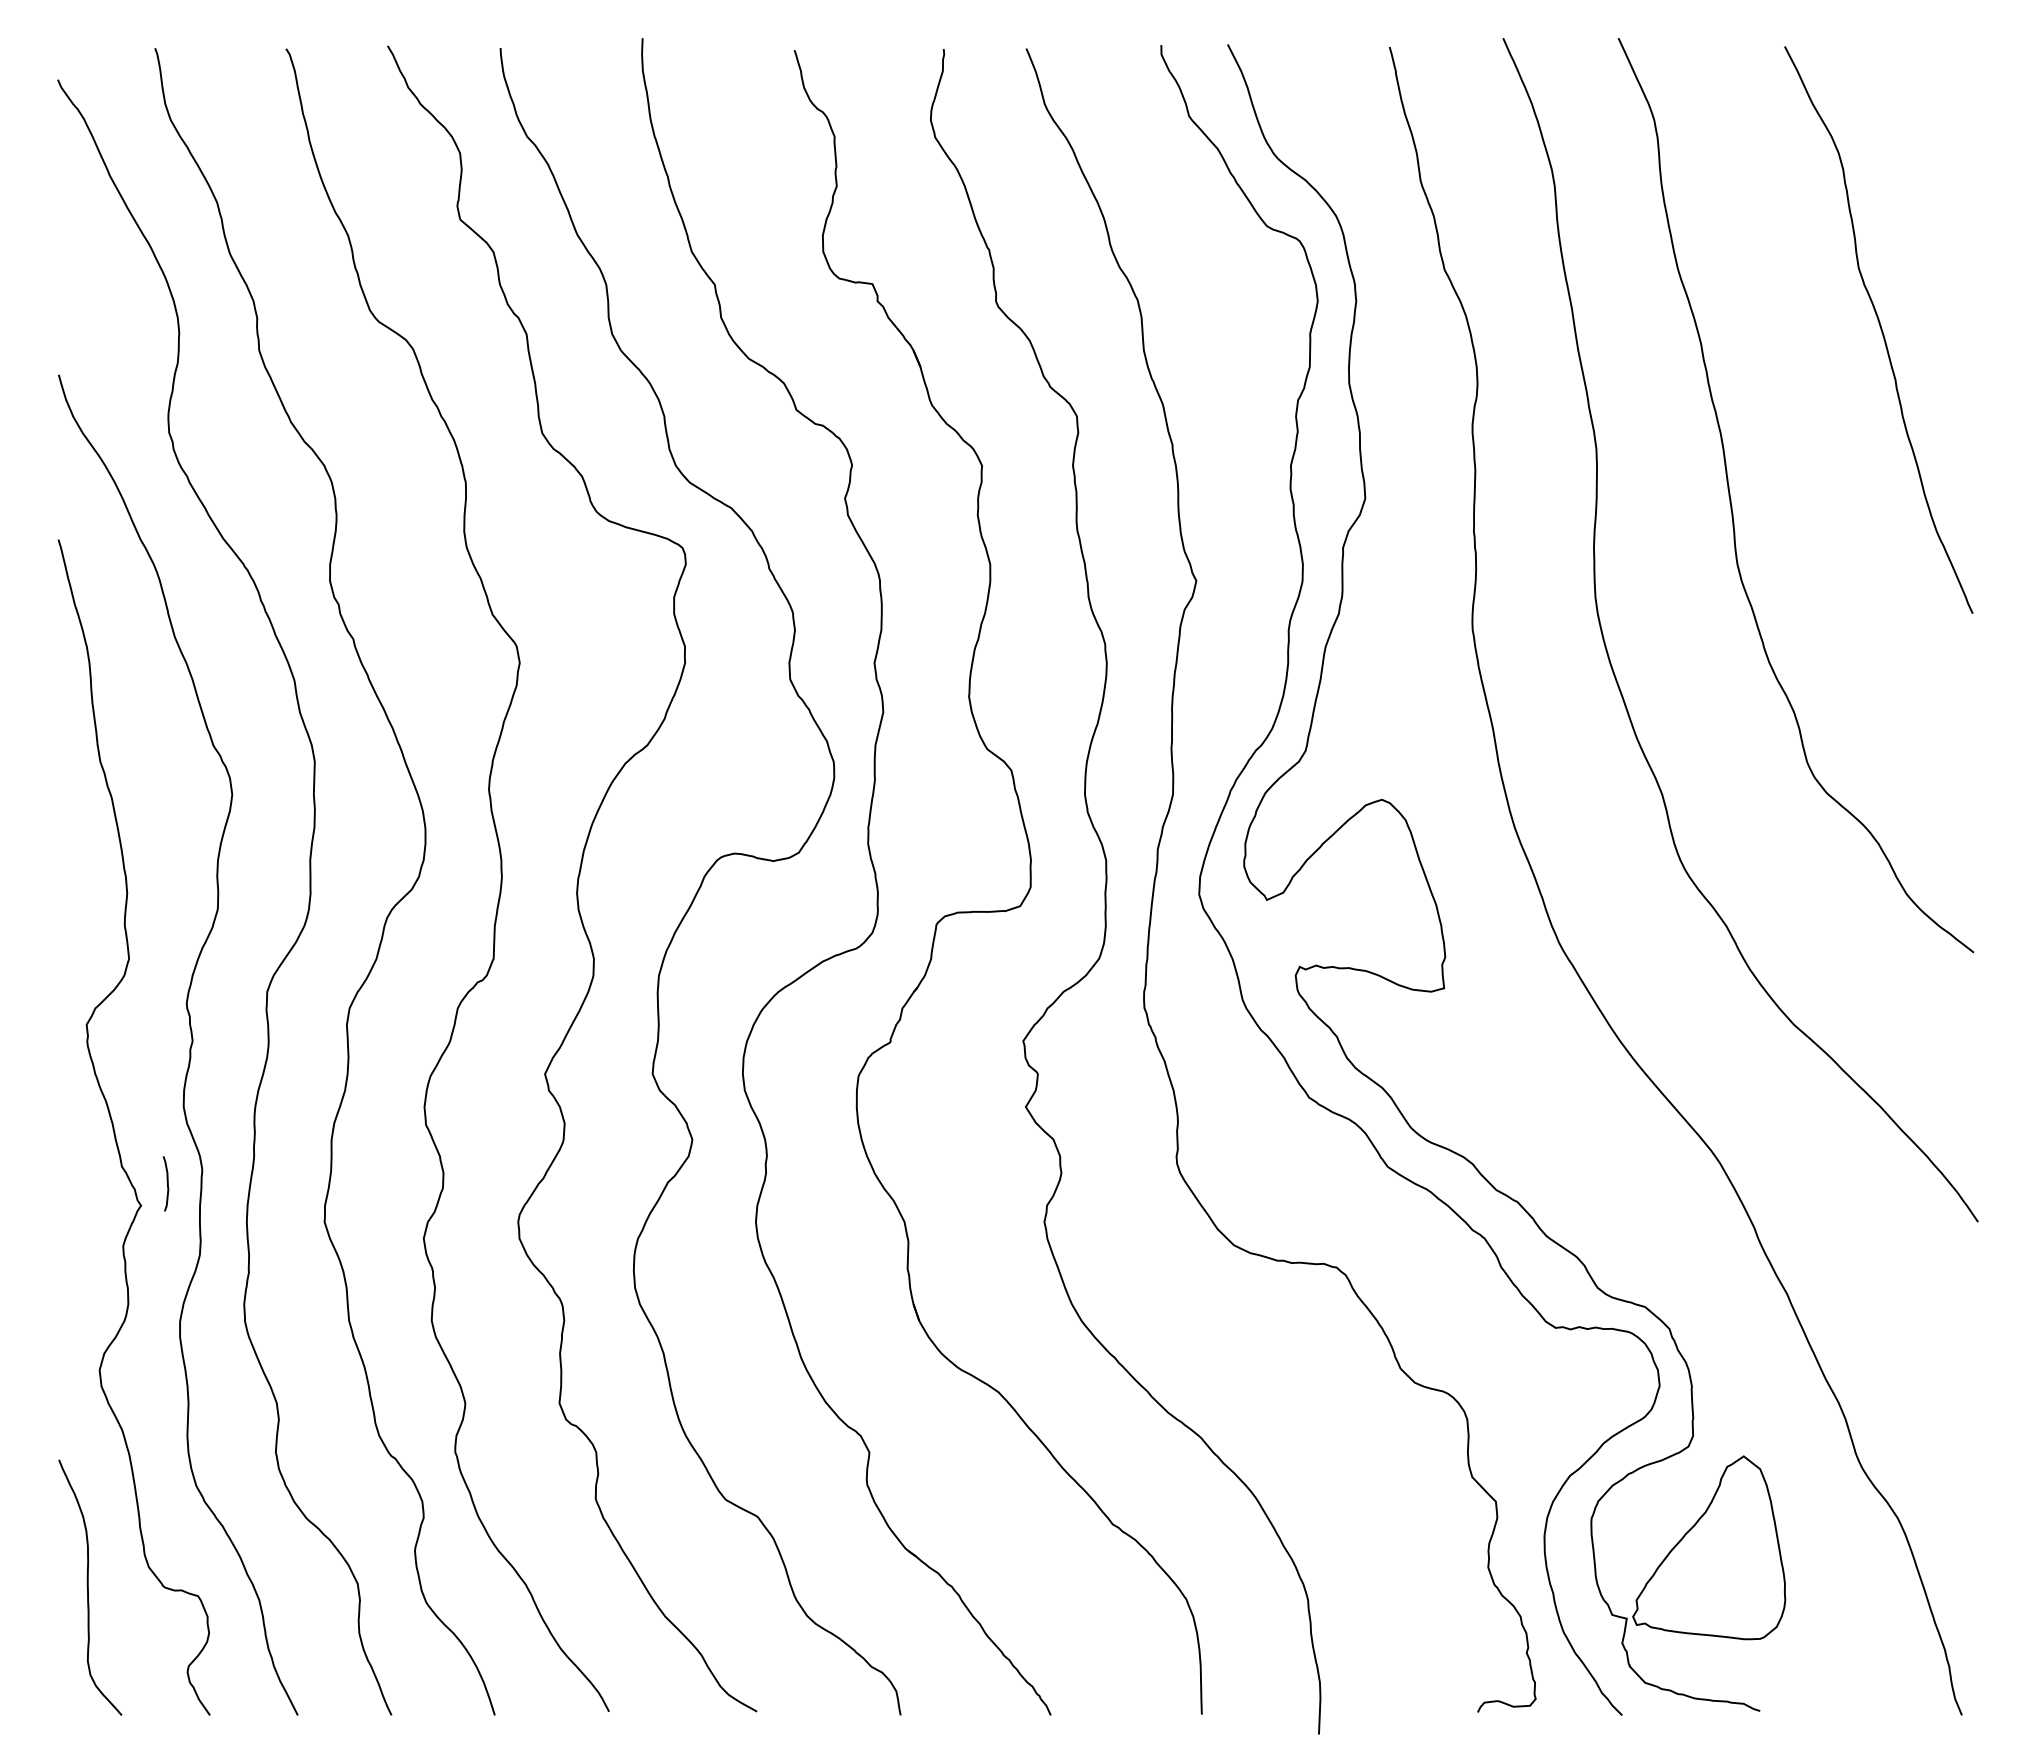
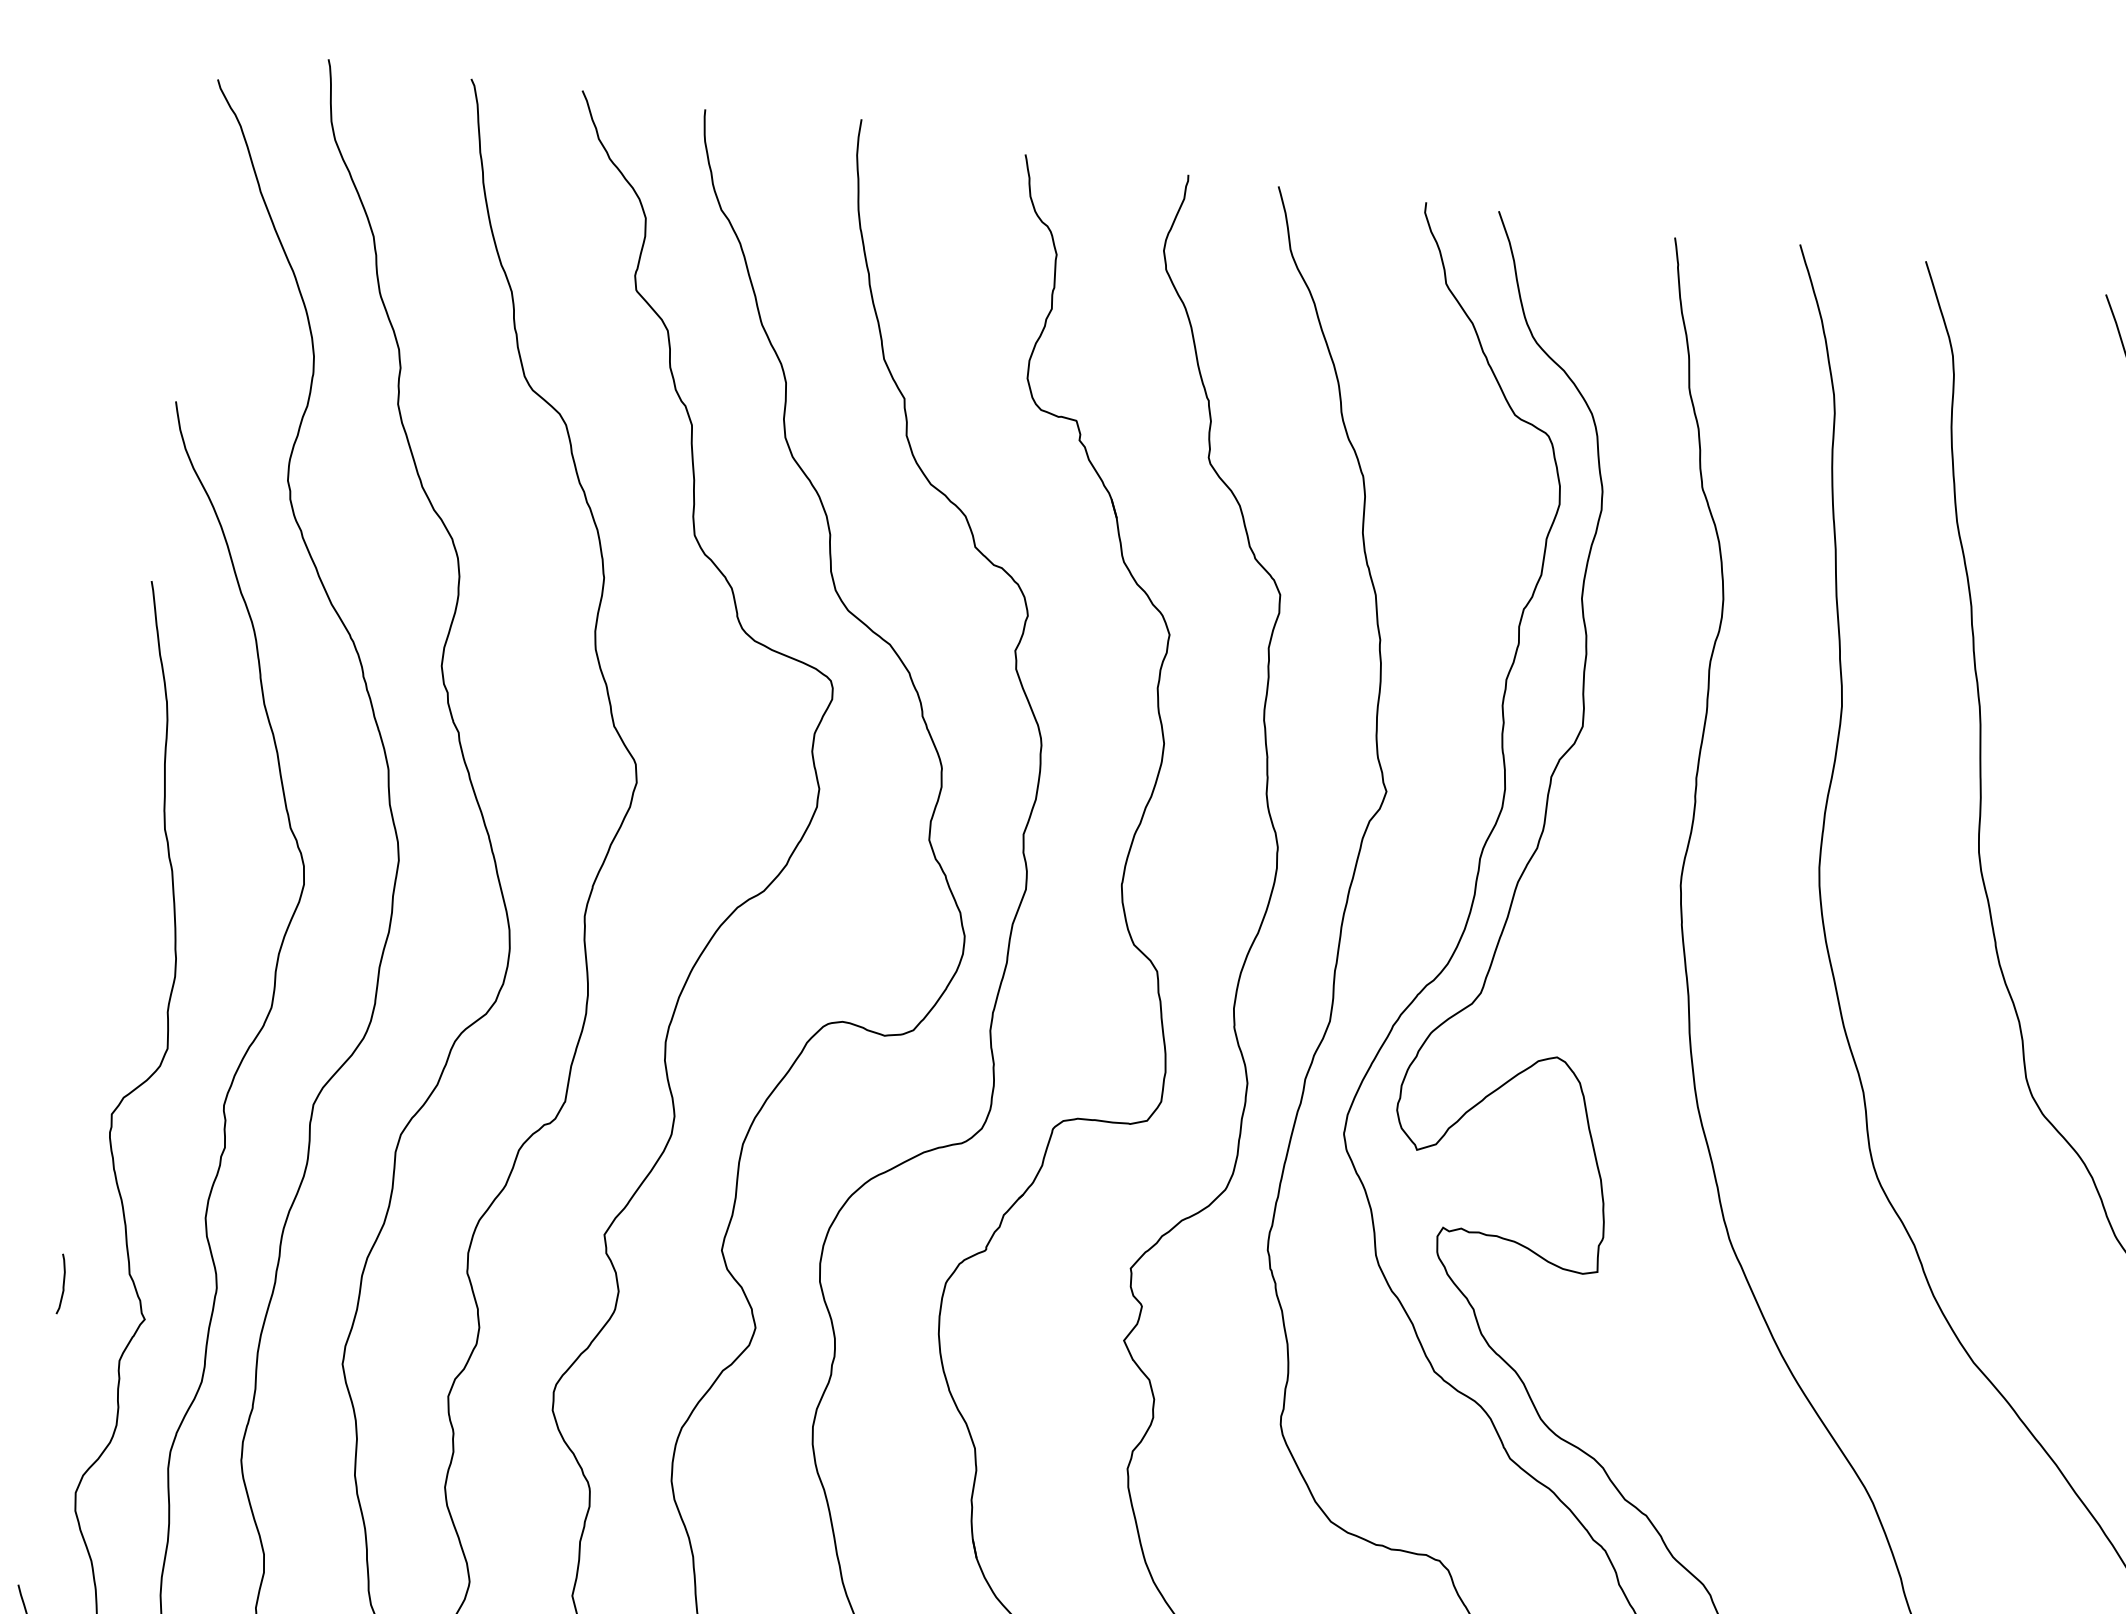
curve: (166, 1182) -> (62, 1282), moved

